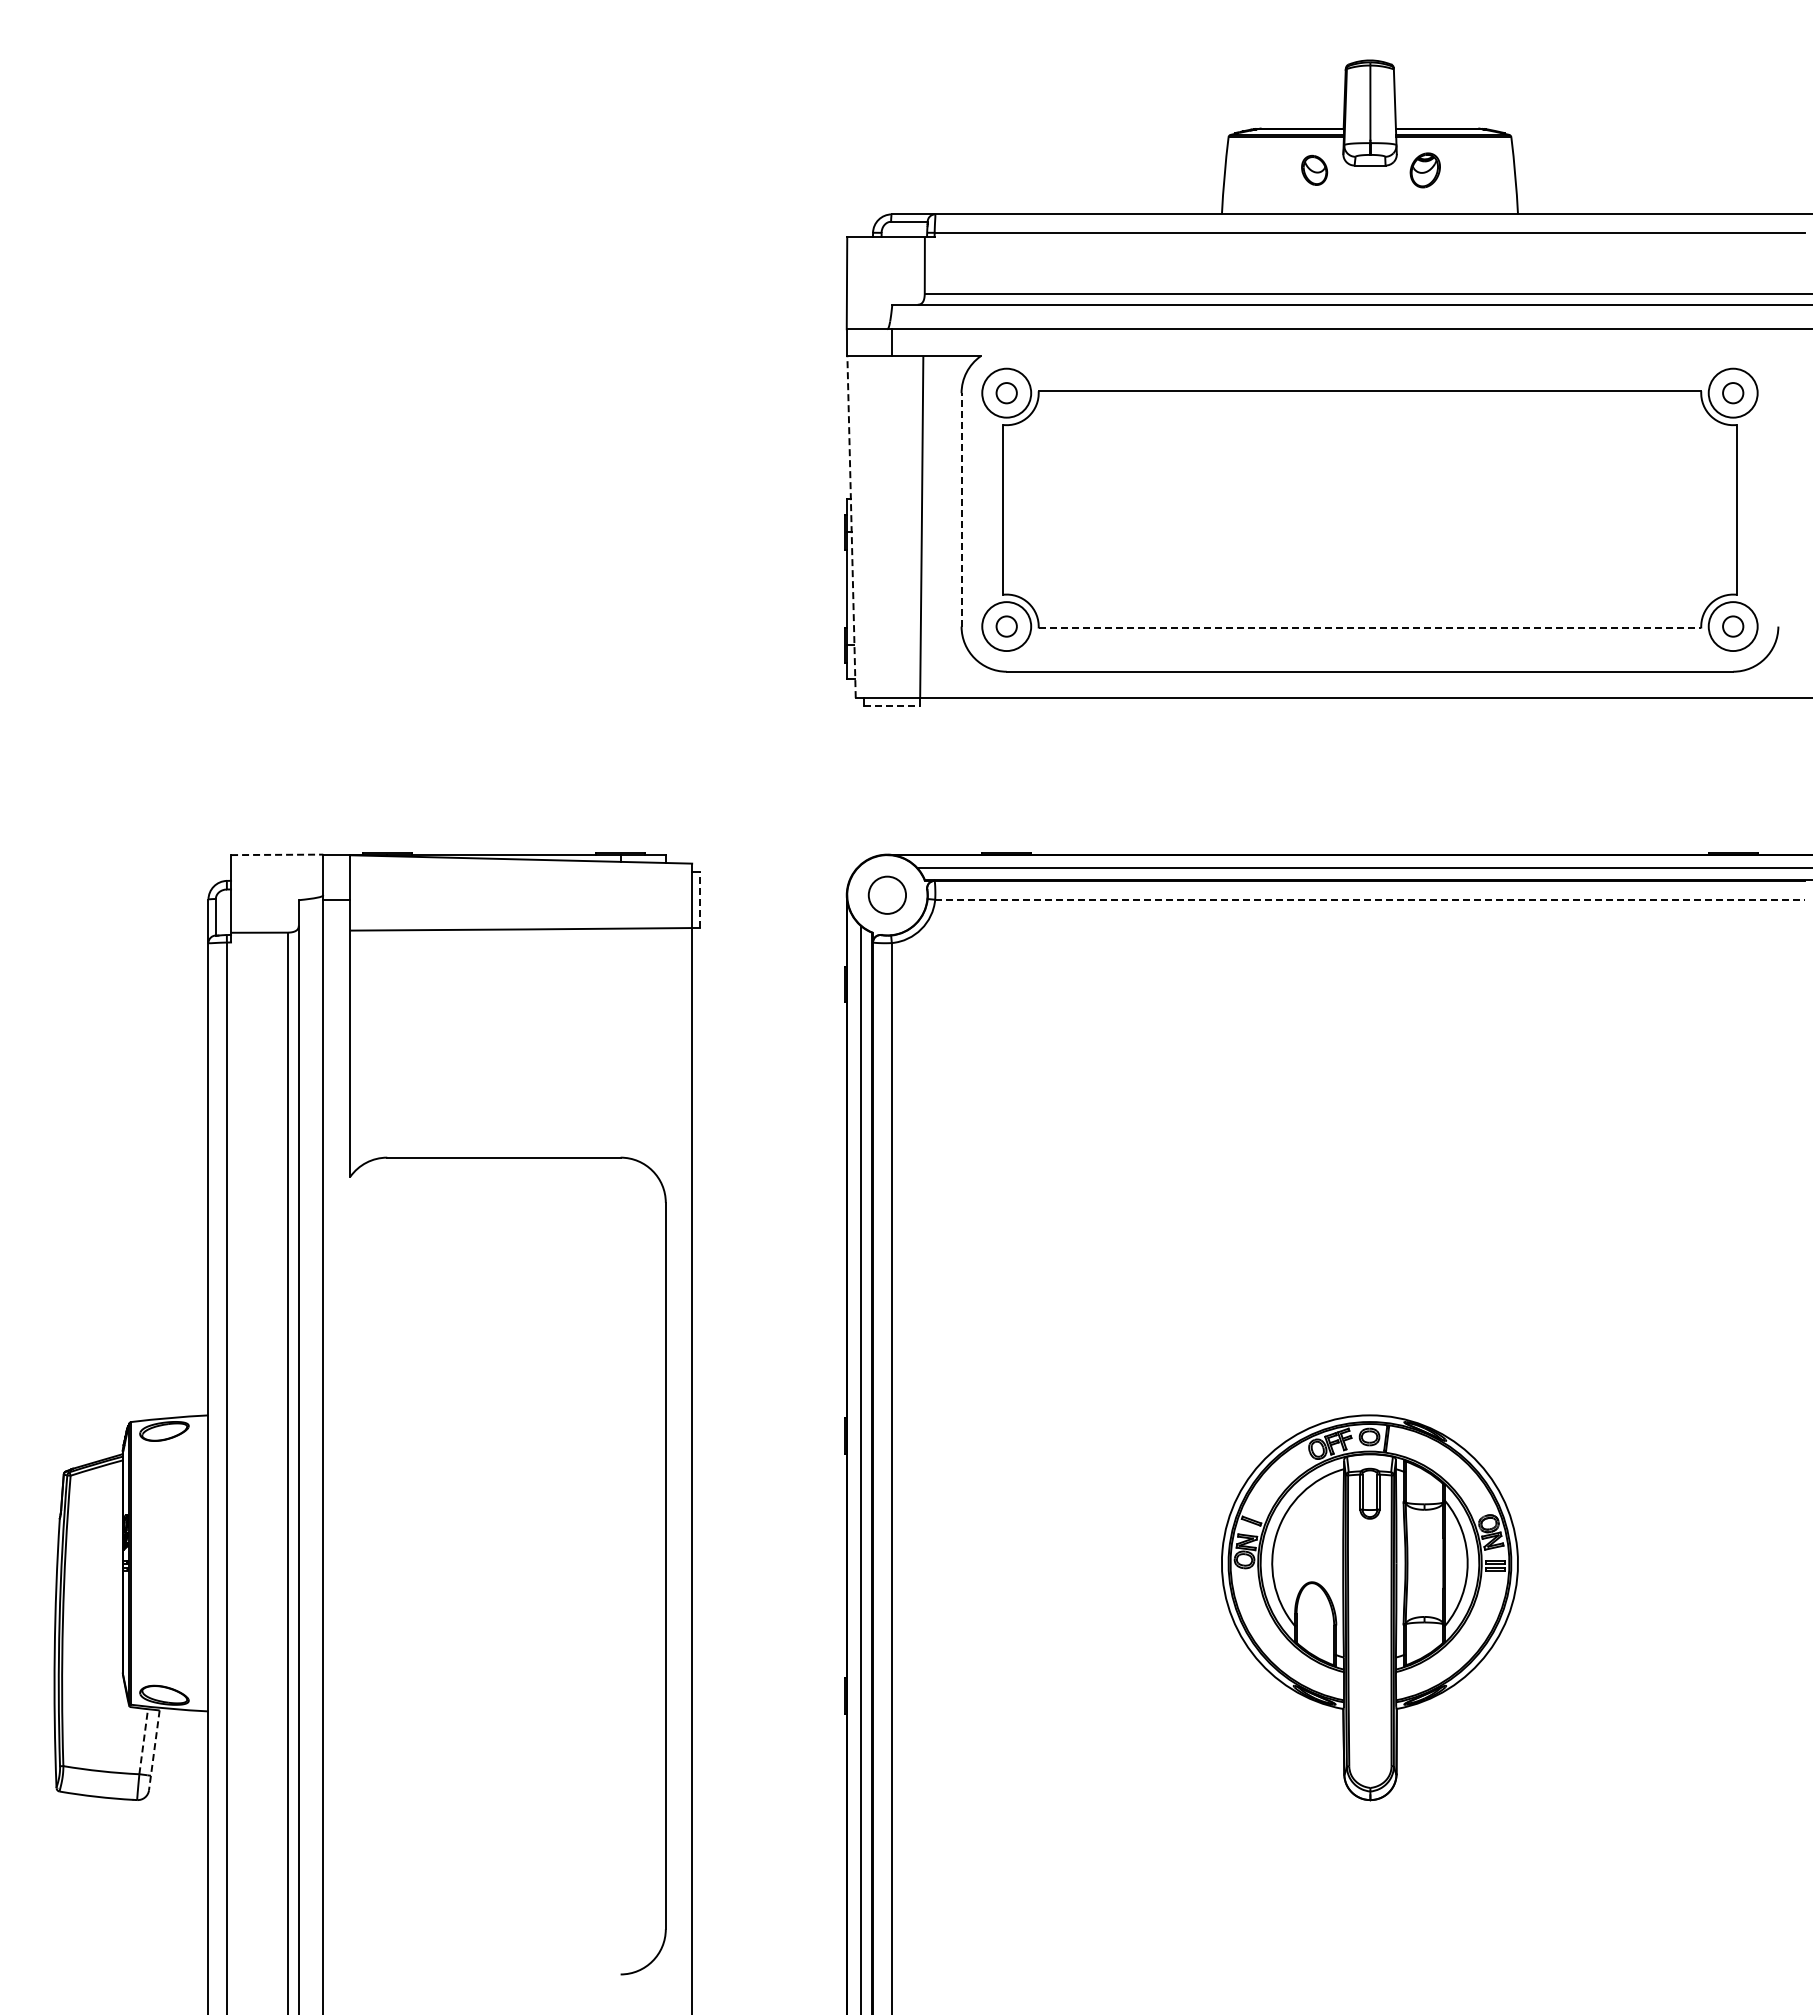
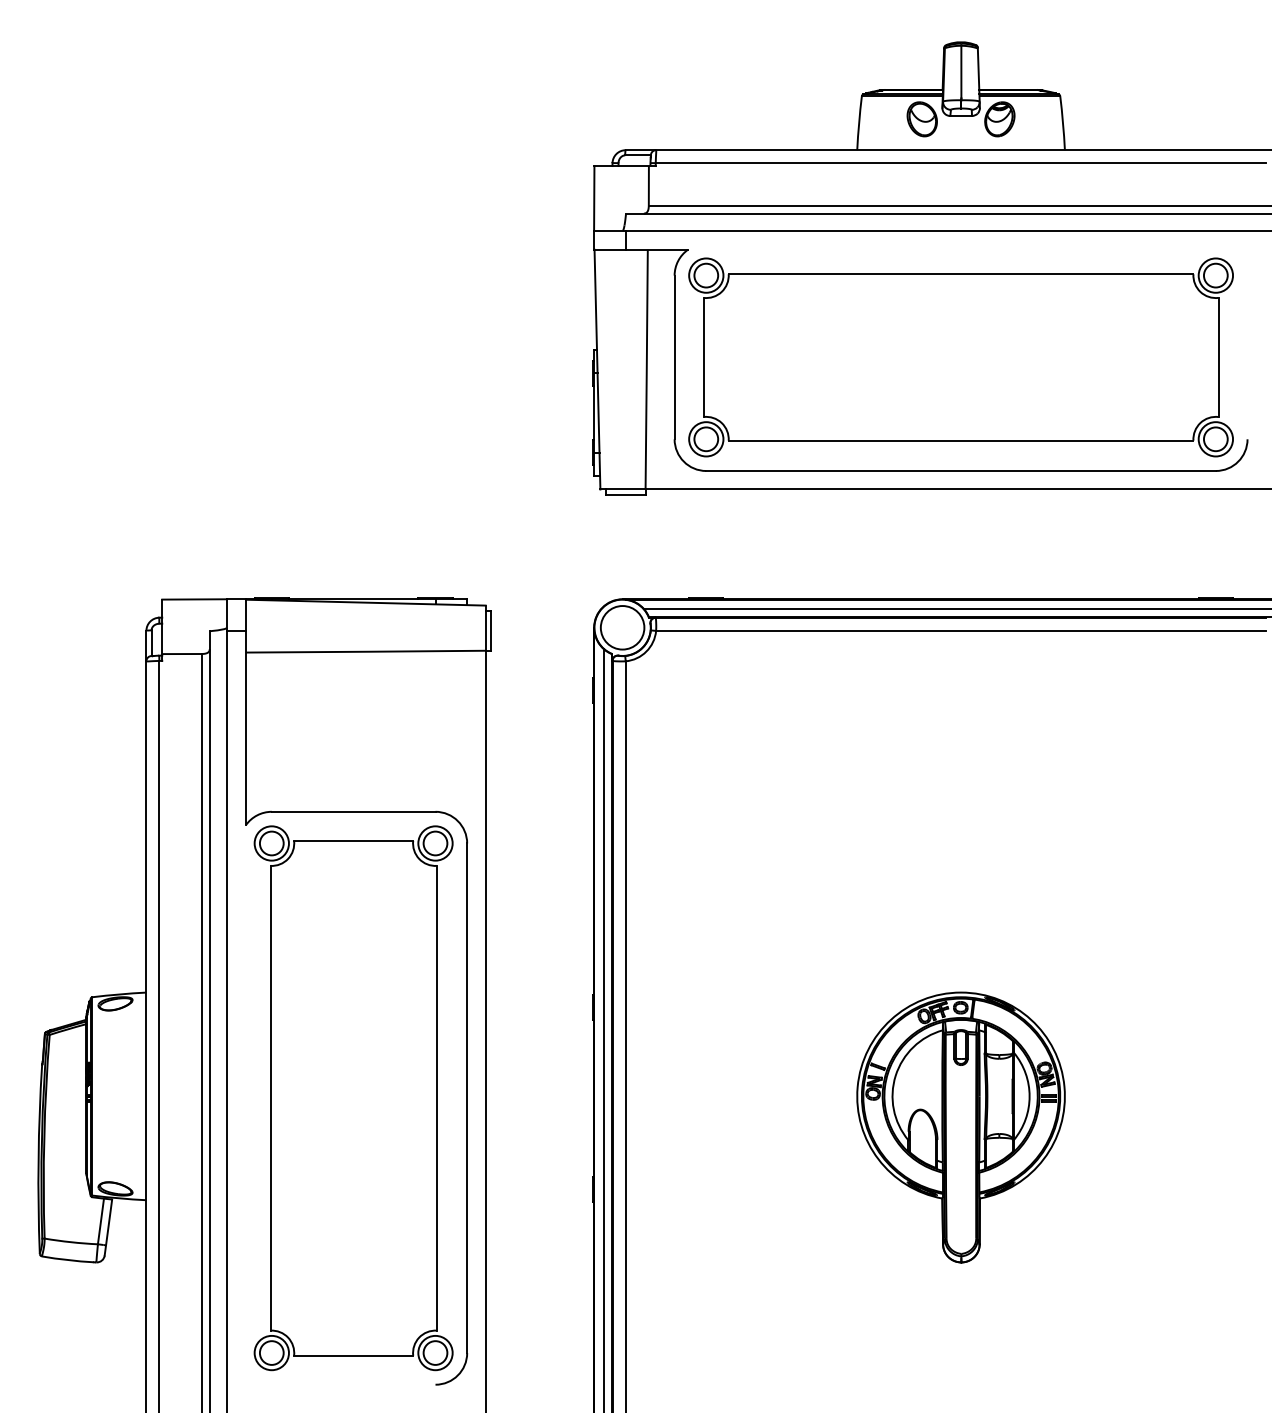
part: (1314, 170) -> (922, 119), size x1.67
part: (1425, 170) -> (1000, 119), size x1.43
circle: (1006, 393) -> (706, 275), size x1.67
circle: (1733, 393) -> (1216, 275), size x1.67
line: (961, 509) -> (674, 357), dashed -> solid
line: (851, 527) -> (597, 369), dashed -> solid
circle: (1006, 626) -> (706, 439), size x1.67
circle: (1733, 626) -> (1216, 439), size x1.67
line: (1370, 628) -> (961, 440), dashed -> solid
line: (892, 705) -> (626, 494), dashed -> solid
line: (277, 854) -> (194, 599), dashed -> solid
circle: (887, 895) -> (622, 627), size x1.67
line: (699, 899) -> (490, 630), dashed -> solid
line: (1369, 899) -> (960, 630), dashed -> solid
part: (503, 1565) -> (353, 1097), added
line: (143, 1741) -> (100, 1221), dashed -> solid
line: (154, 1750) -> (108, 1227), dashed -> solid

